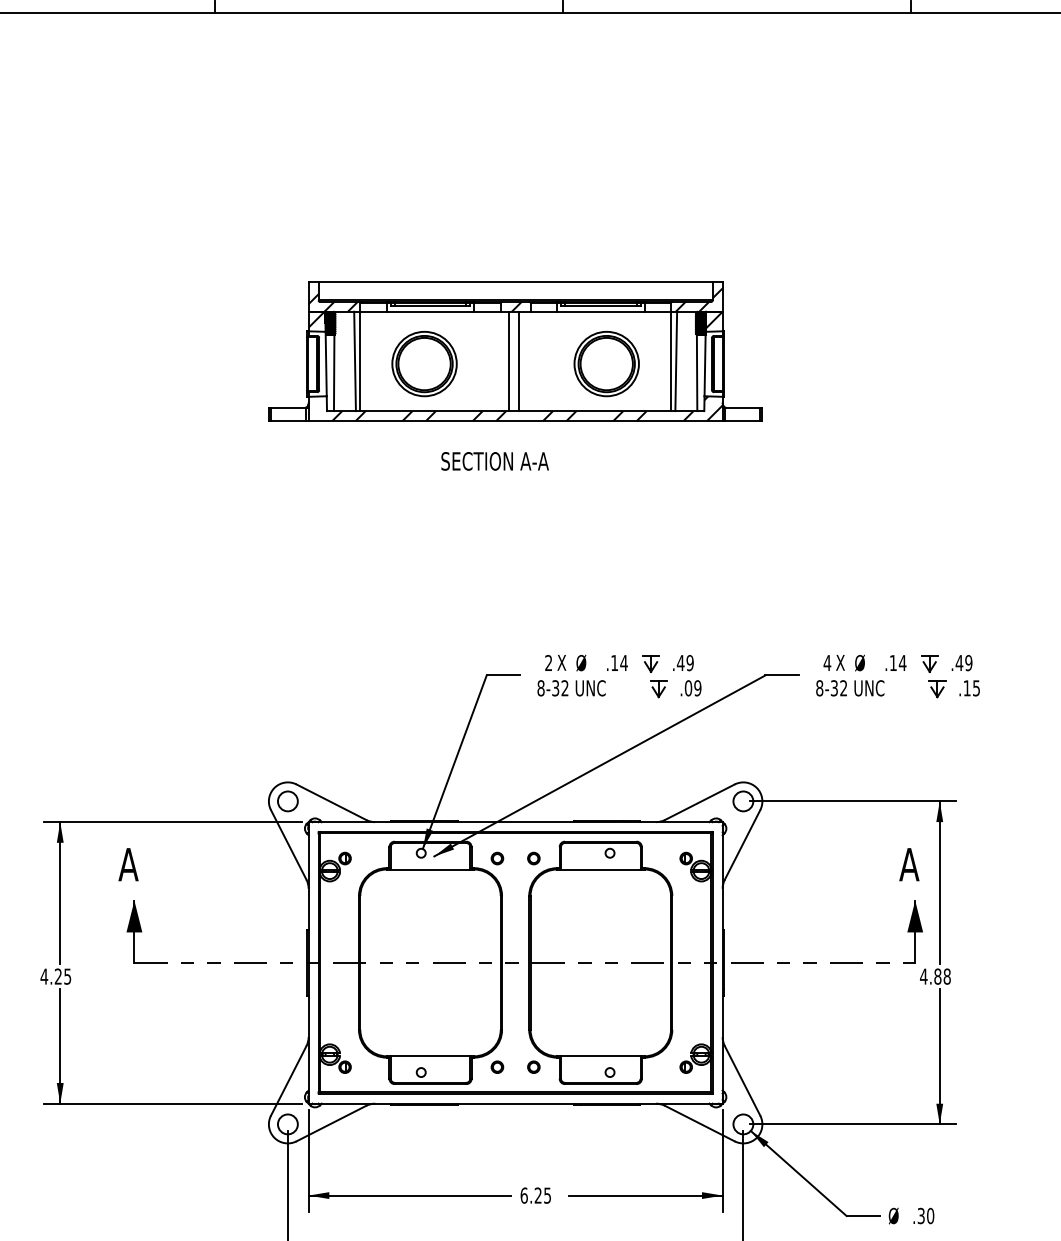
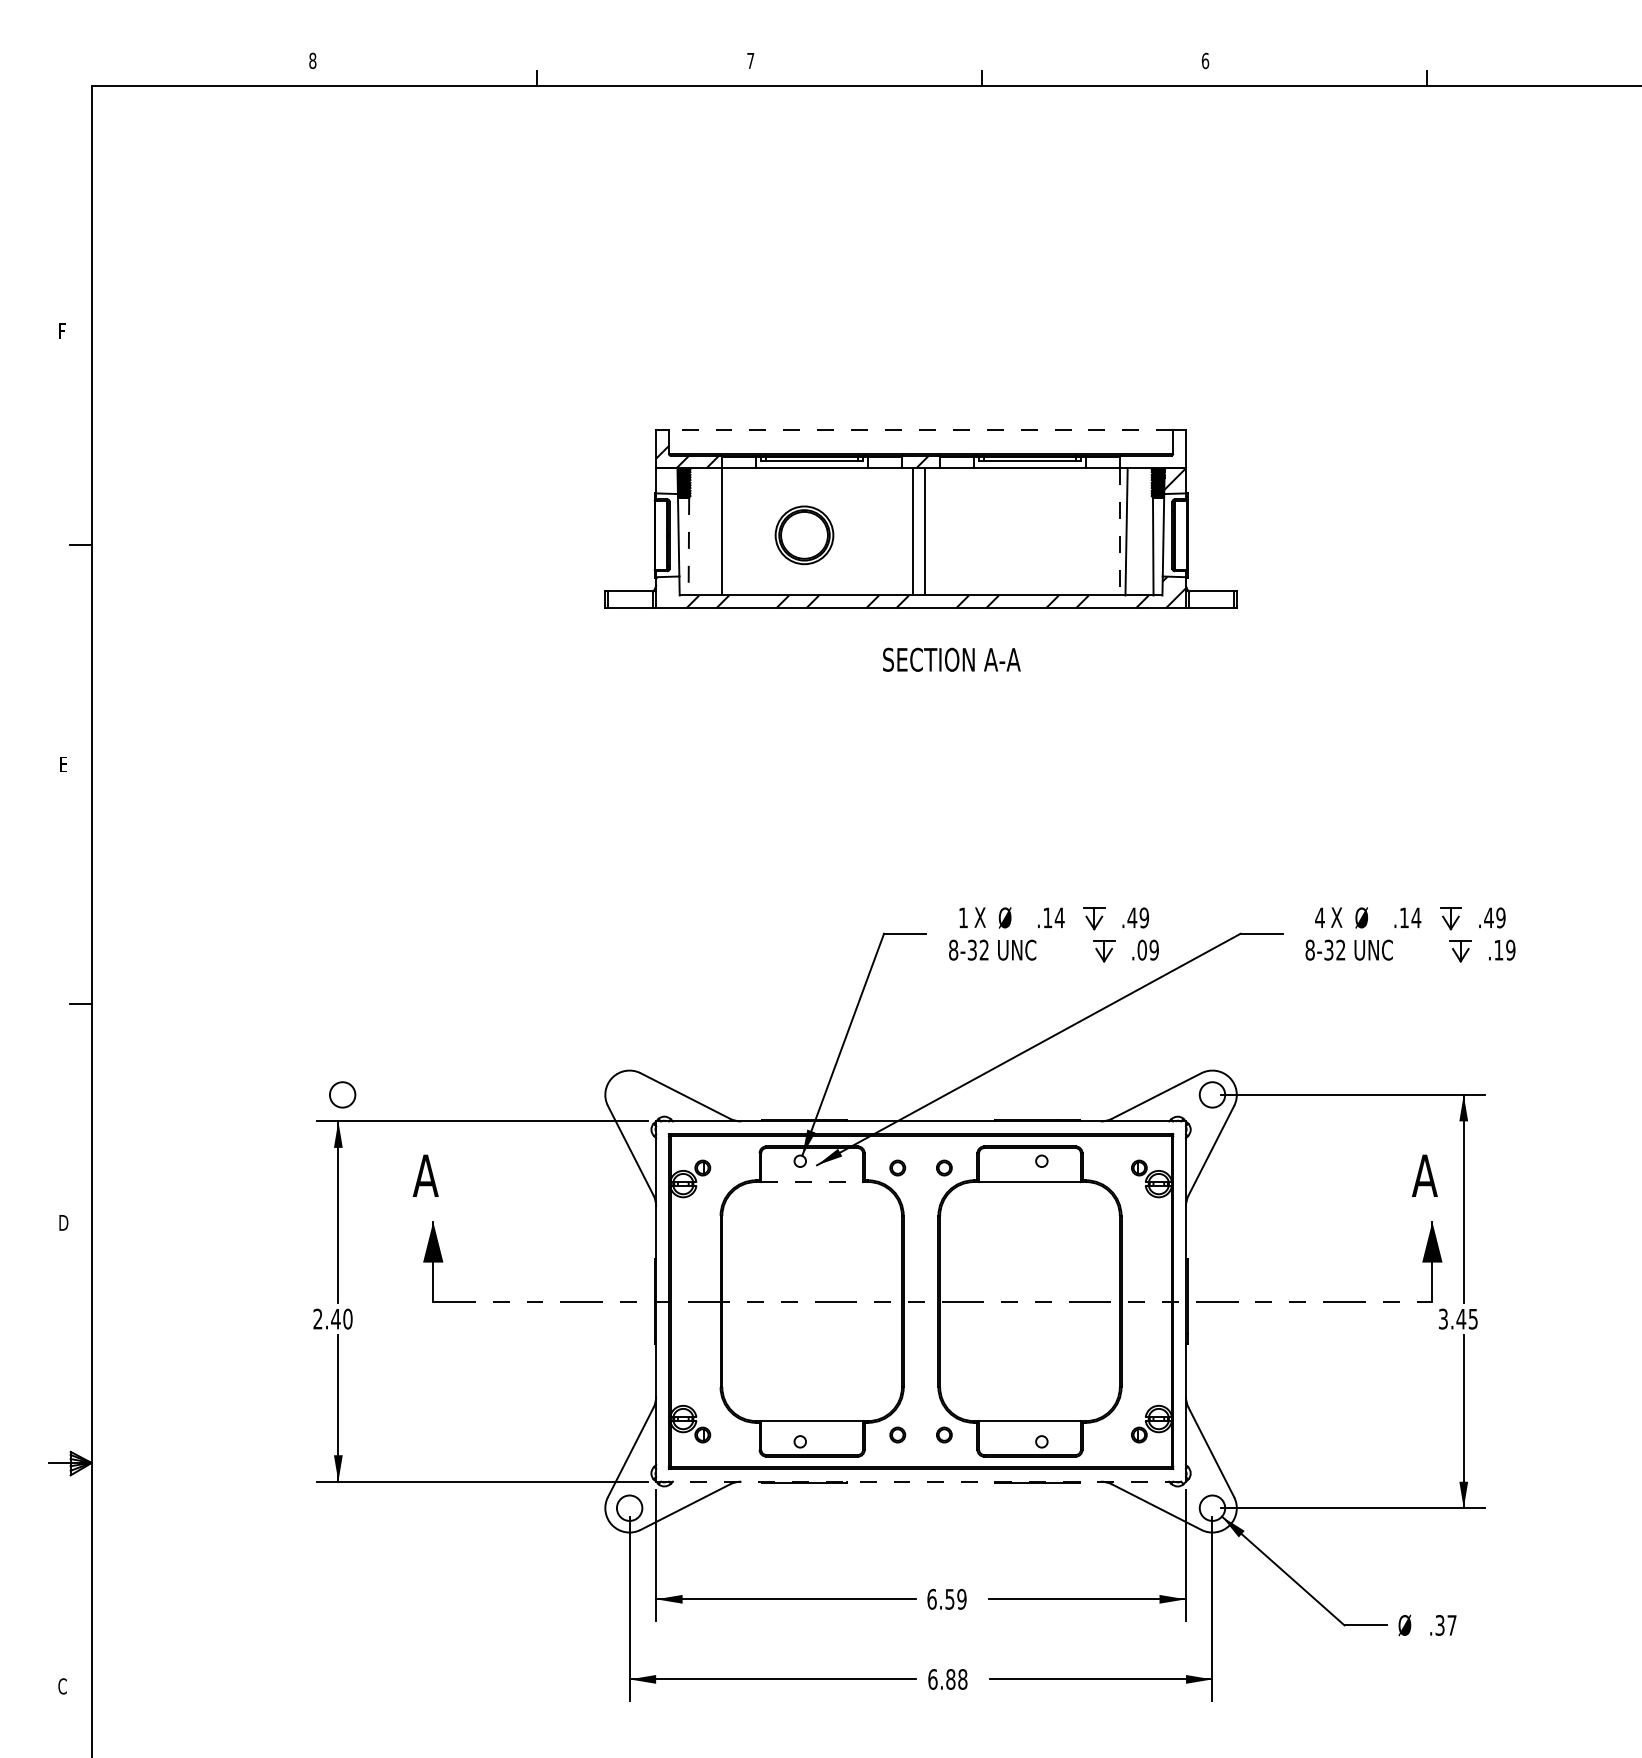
line: (515, 282) -> (920, 430), solid -> dashed
hatch: (698, 300) -> (1155, 453), removed
hatch: (316, 319) -> (666, 478), removed
line: (354, 361) -> (715, 531), removed
line: (671, 361) -> (1120, 531), solid -> dashed
part: (424, 364) -> (804, 535), size x0.7
part: (606, 364) -> (1037, 535), removed
line: (333, 372) -> (688, 546), solid -> dashed
text: (494, 461) -> (951, 659), moved
text: (548, 662) -> (962, 917), 2 -> 1
text: (976, 687) -> (1510, 949), .15 -> .19
circle: (287, 801) -> (342, 1094), moved
line: (430, 869) -> (812, 1182), solid -> dashed
text: (55, 976) -> (332, 1318), 4.25 -> 2.40
text: (934, 976) -> (1457, 1318), 4.88 -> 3.45
line: (515, 1103) -> (921, 1481), solid -> dashed
text: (542, 1194) -> (955, 1598), 6.25 -> 6.59
text: (930, 1216) -> (1451, 1625), .30 -> .37

